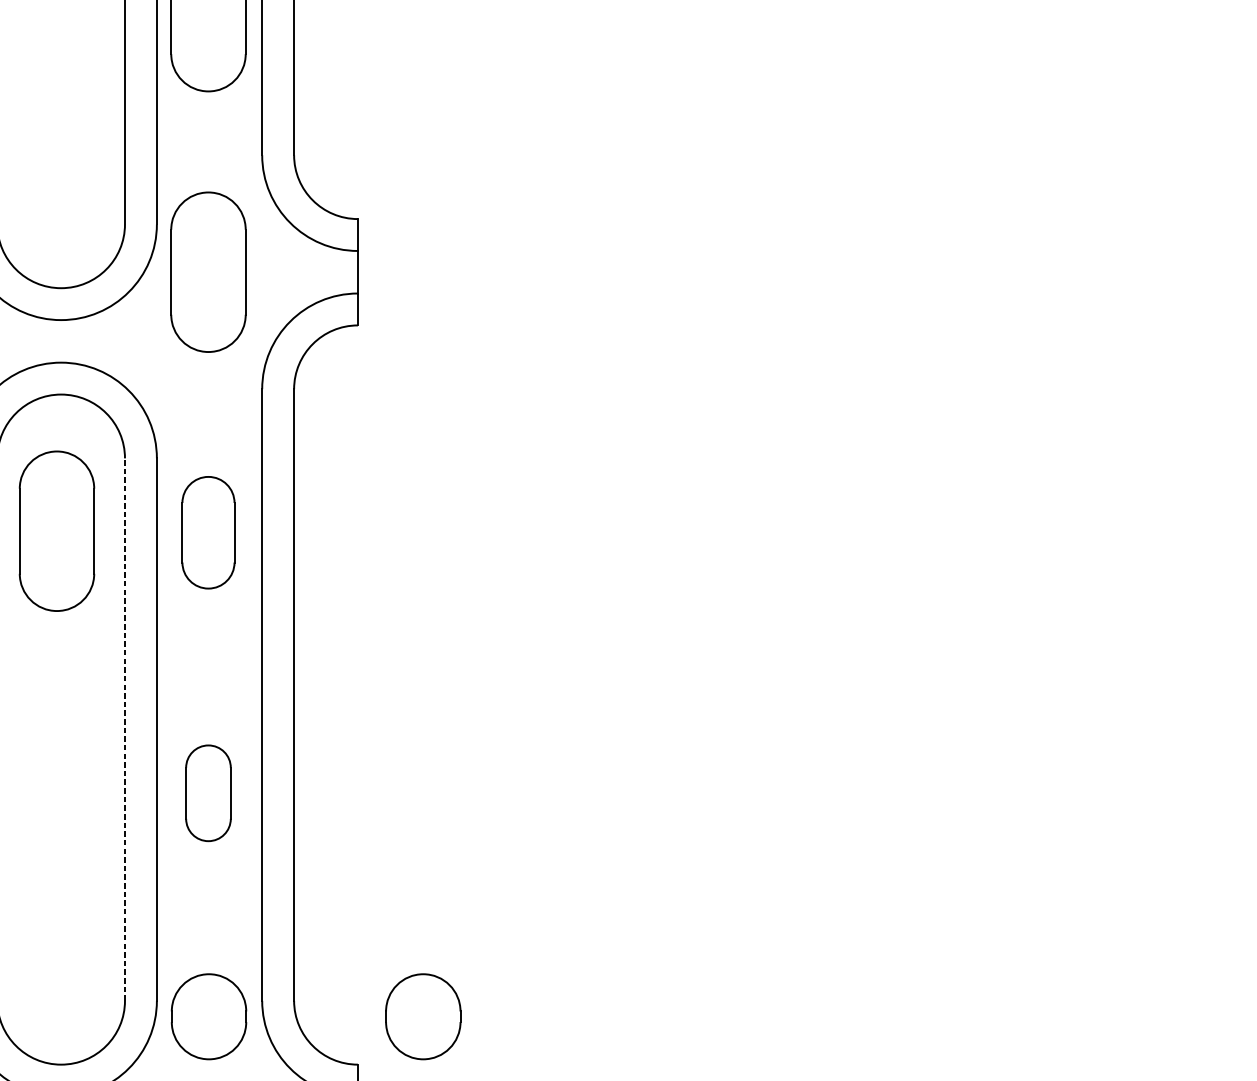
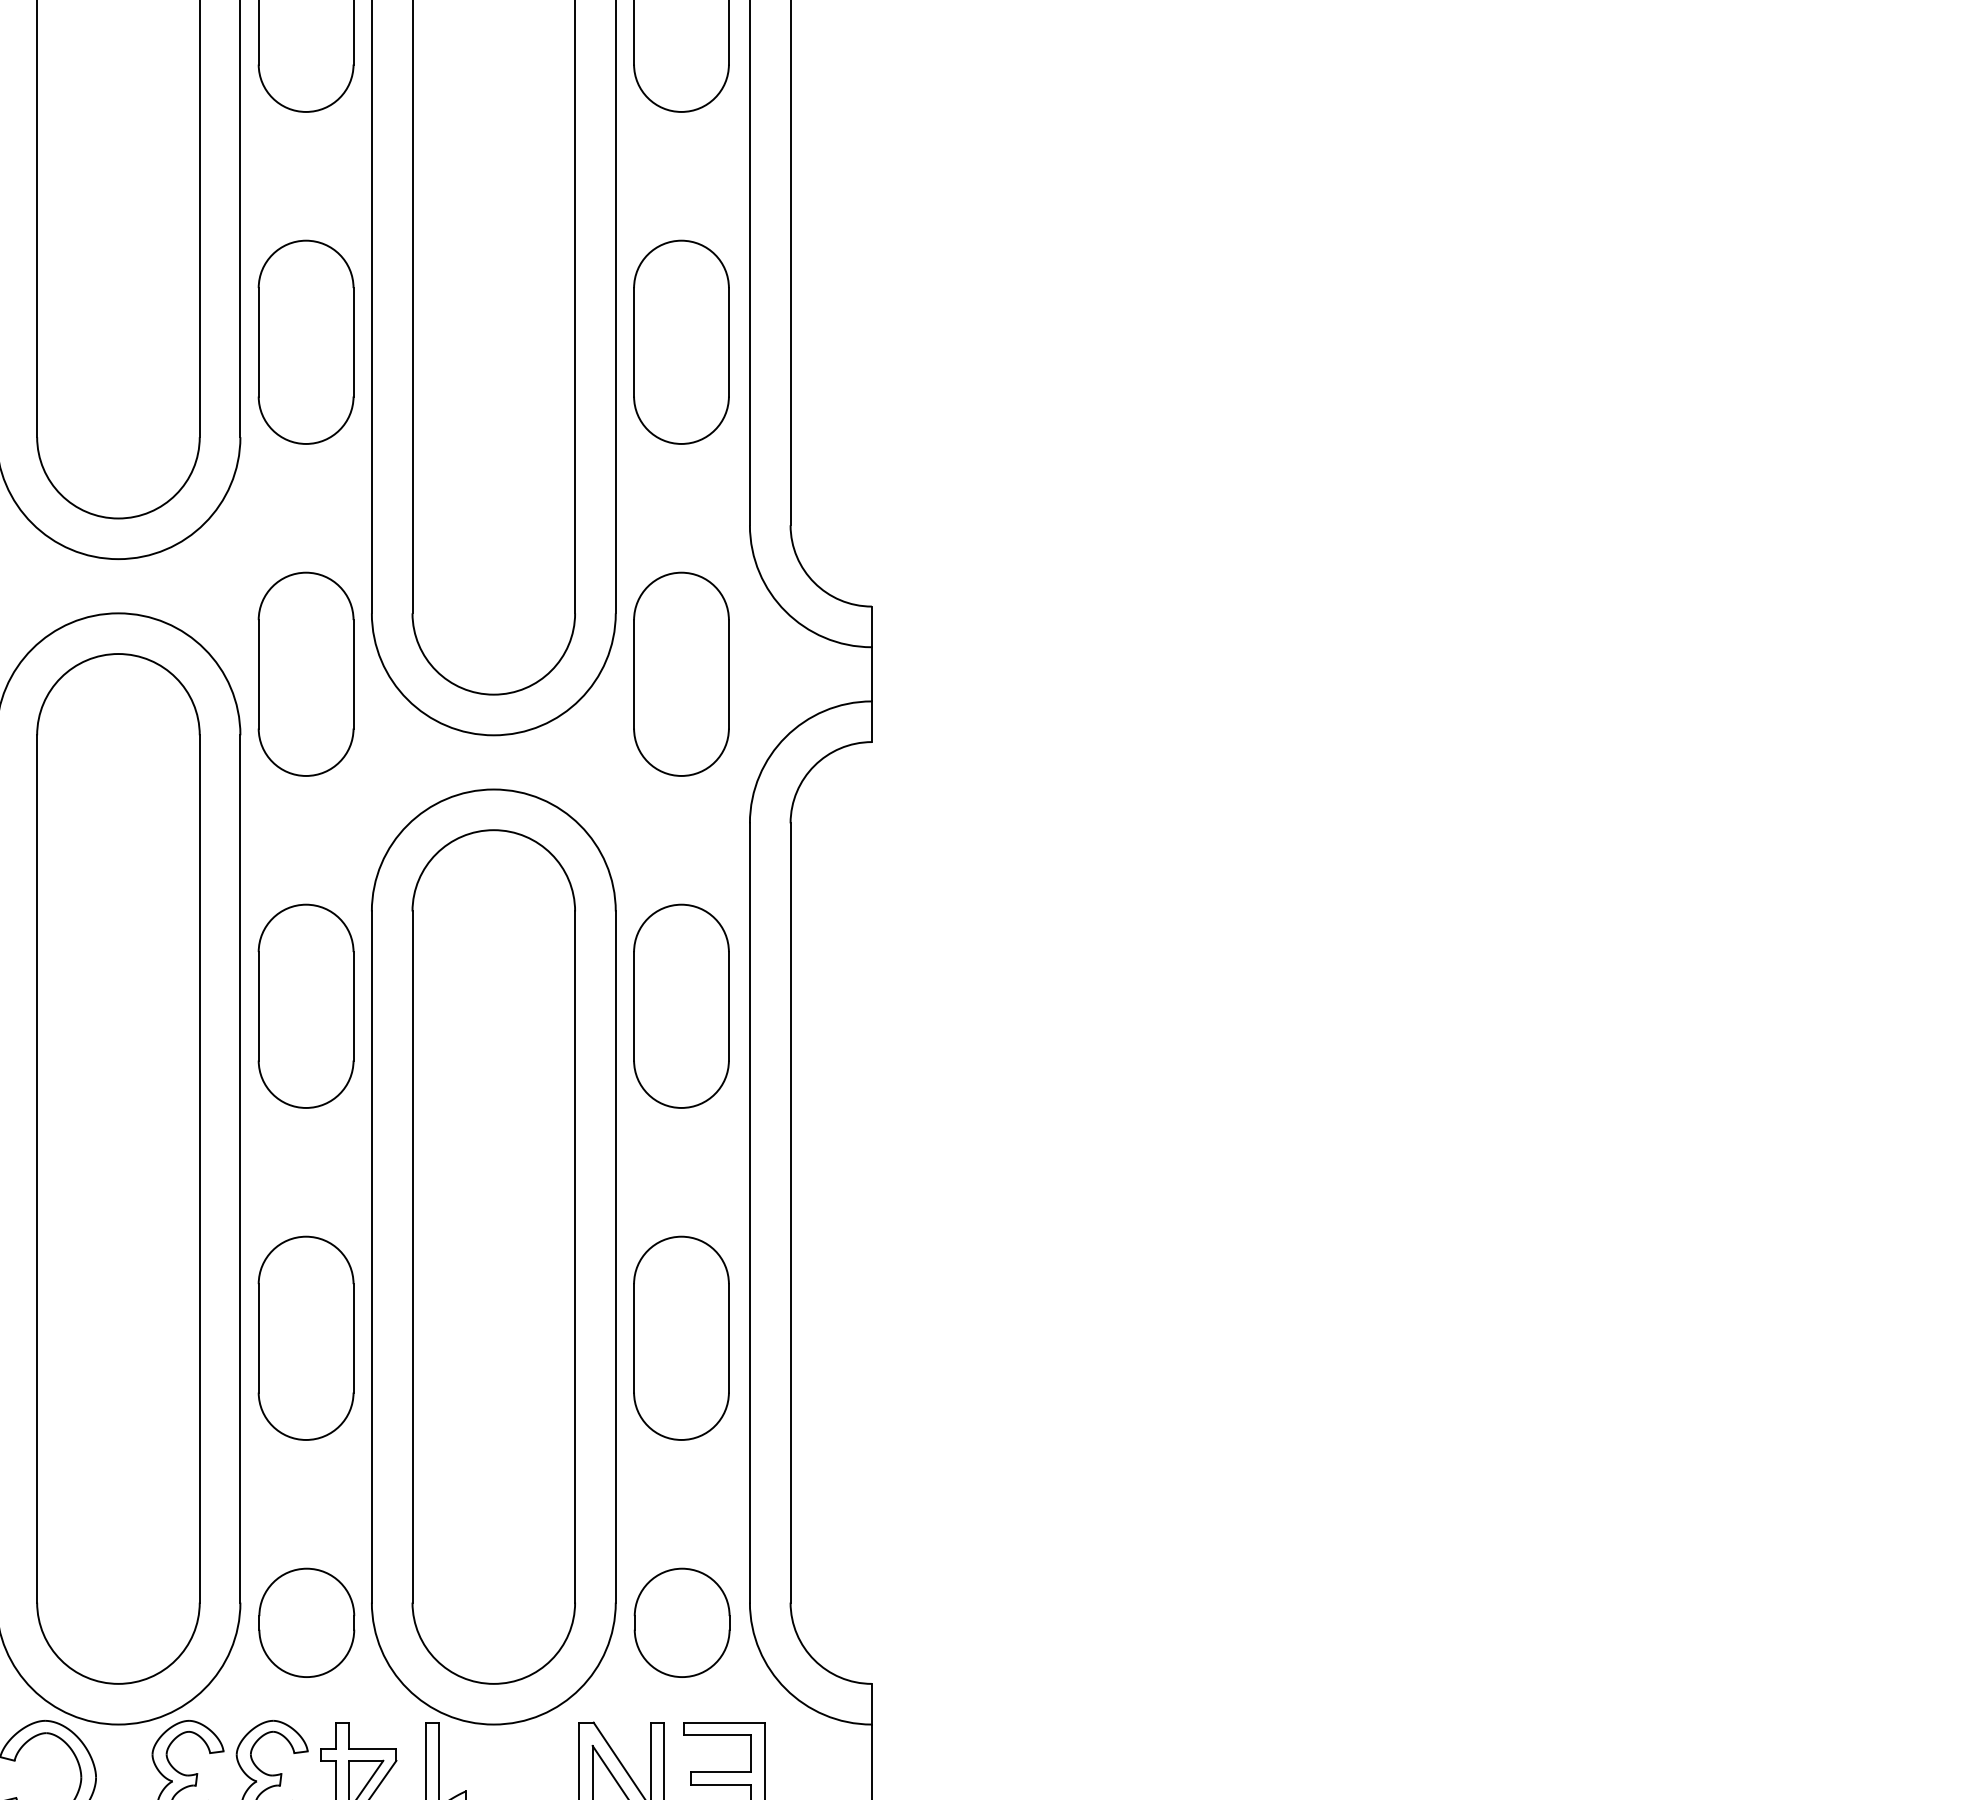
part: (57, 530) -> (488, 1003), removed
part: (208, 532) -> (681, 1005), size x1.43
line: (125, 729) -> (575, 1257), dashed -> solid
part: (208, 792) -> (681, 1337), size x1.67
part: (422, 1016) -> (954, 1622), removed

